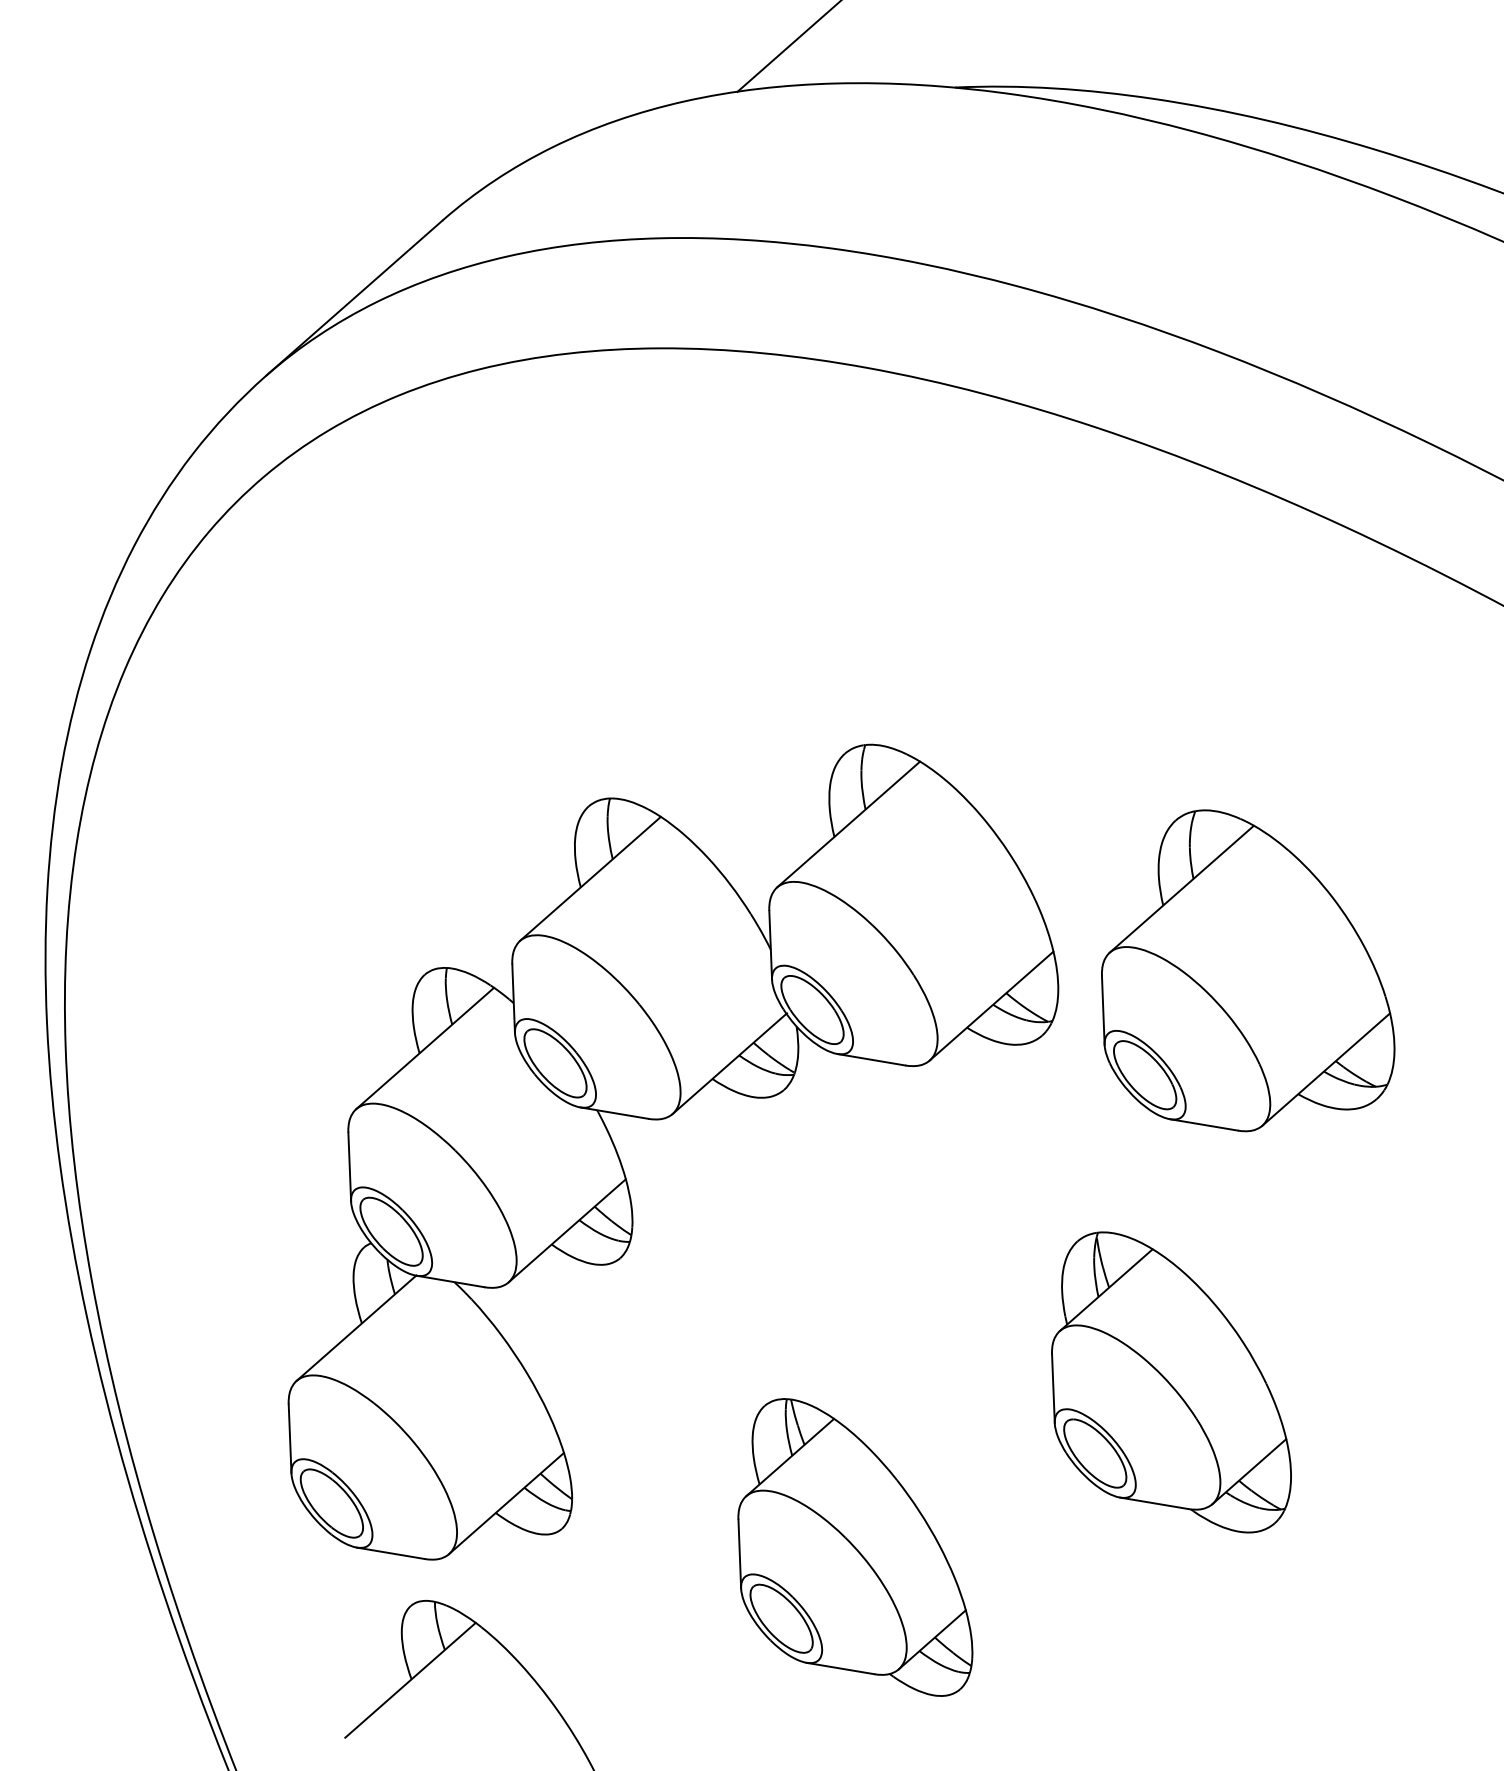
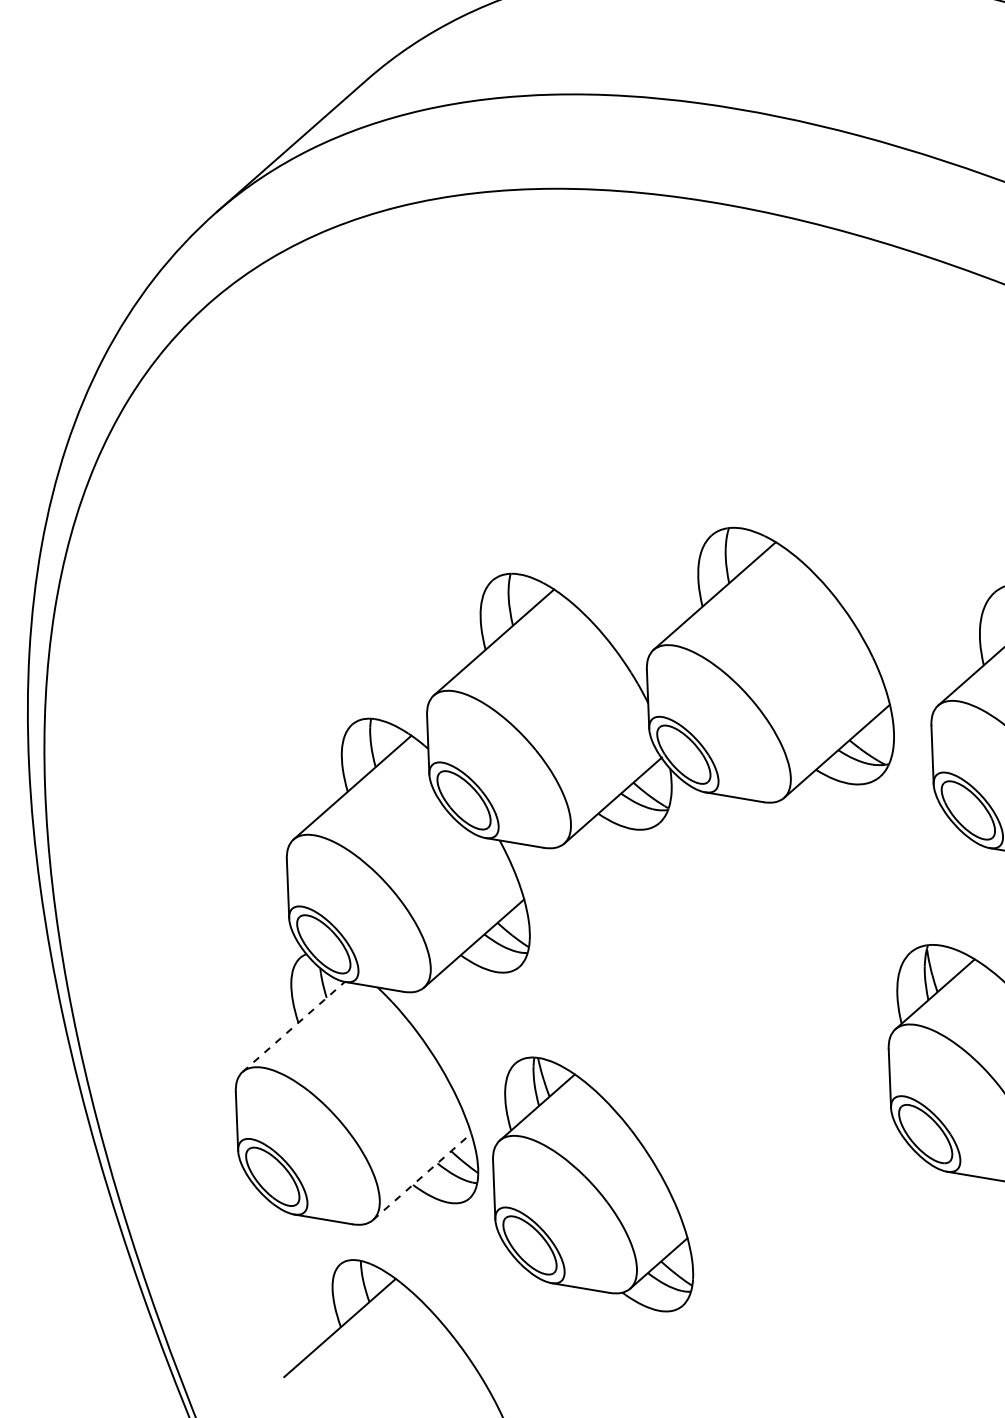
line: (356, 1328) -> (293, 1027), solid -> dashed
line: (506, 1503) -> (422, 1176), solid -> dashed
part: (855, 1547) -> (593, 1184), moved

